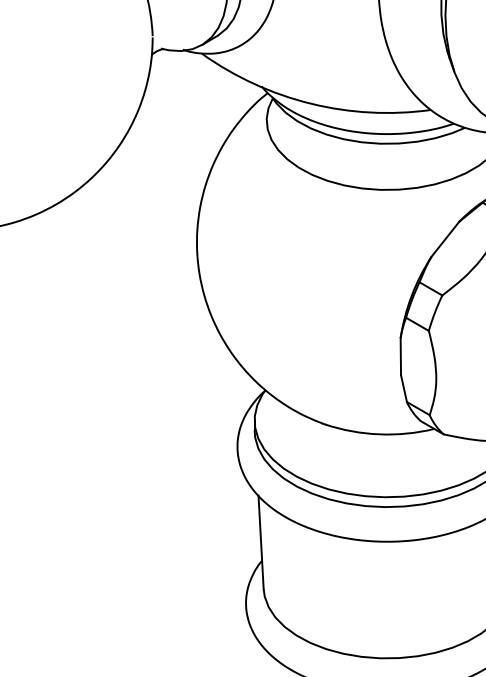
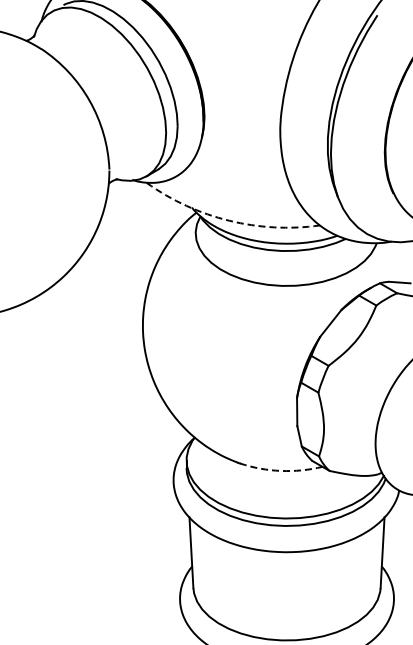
arc: (311, 103) -> (229, 220), solid -> dashed
arc: (378, 433) -> (280, 470), solid -> dashed

